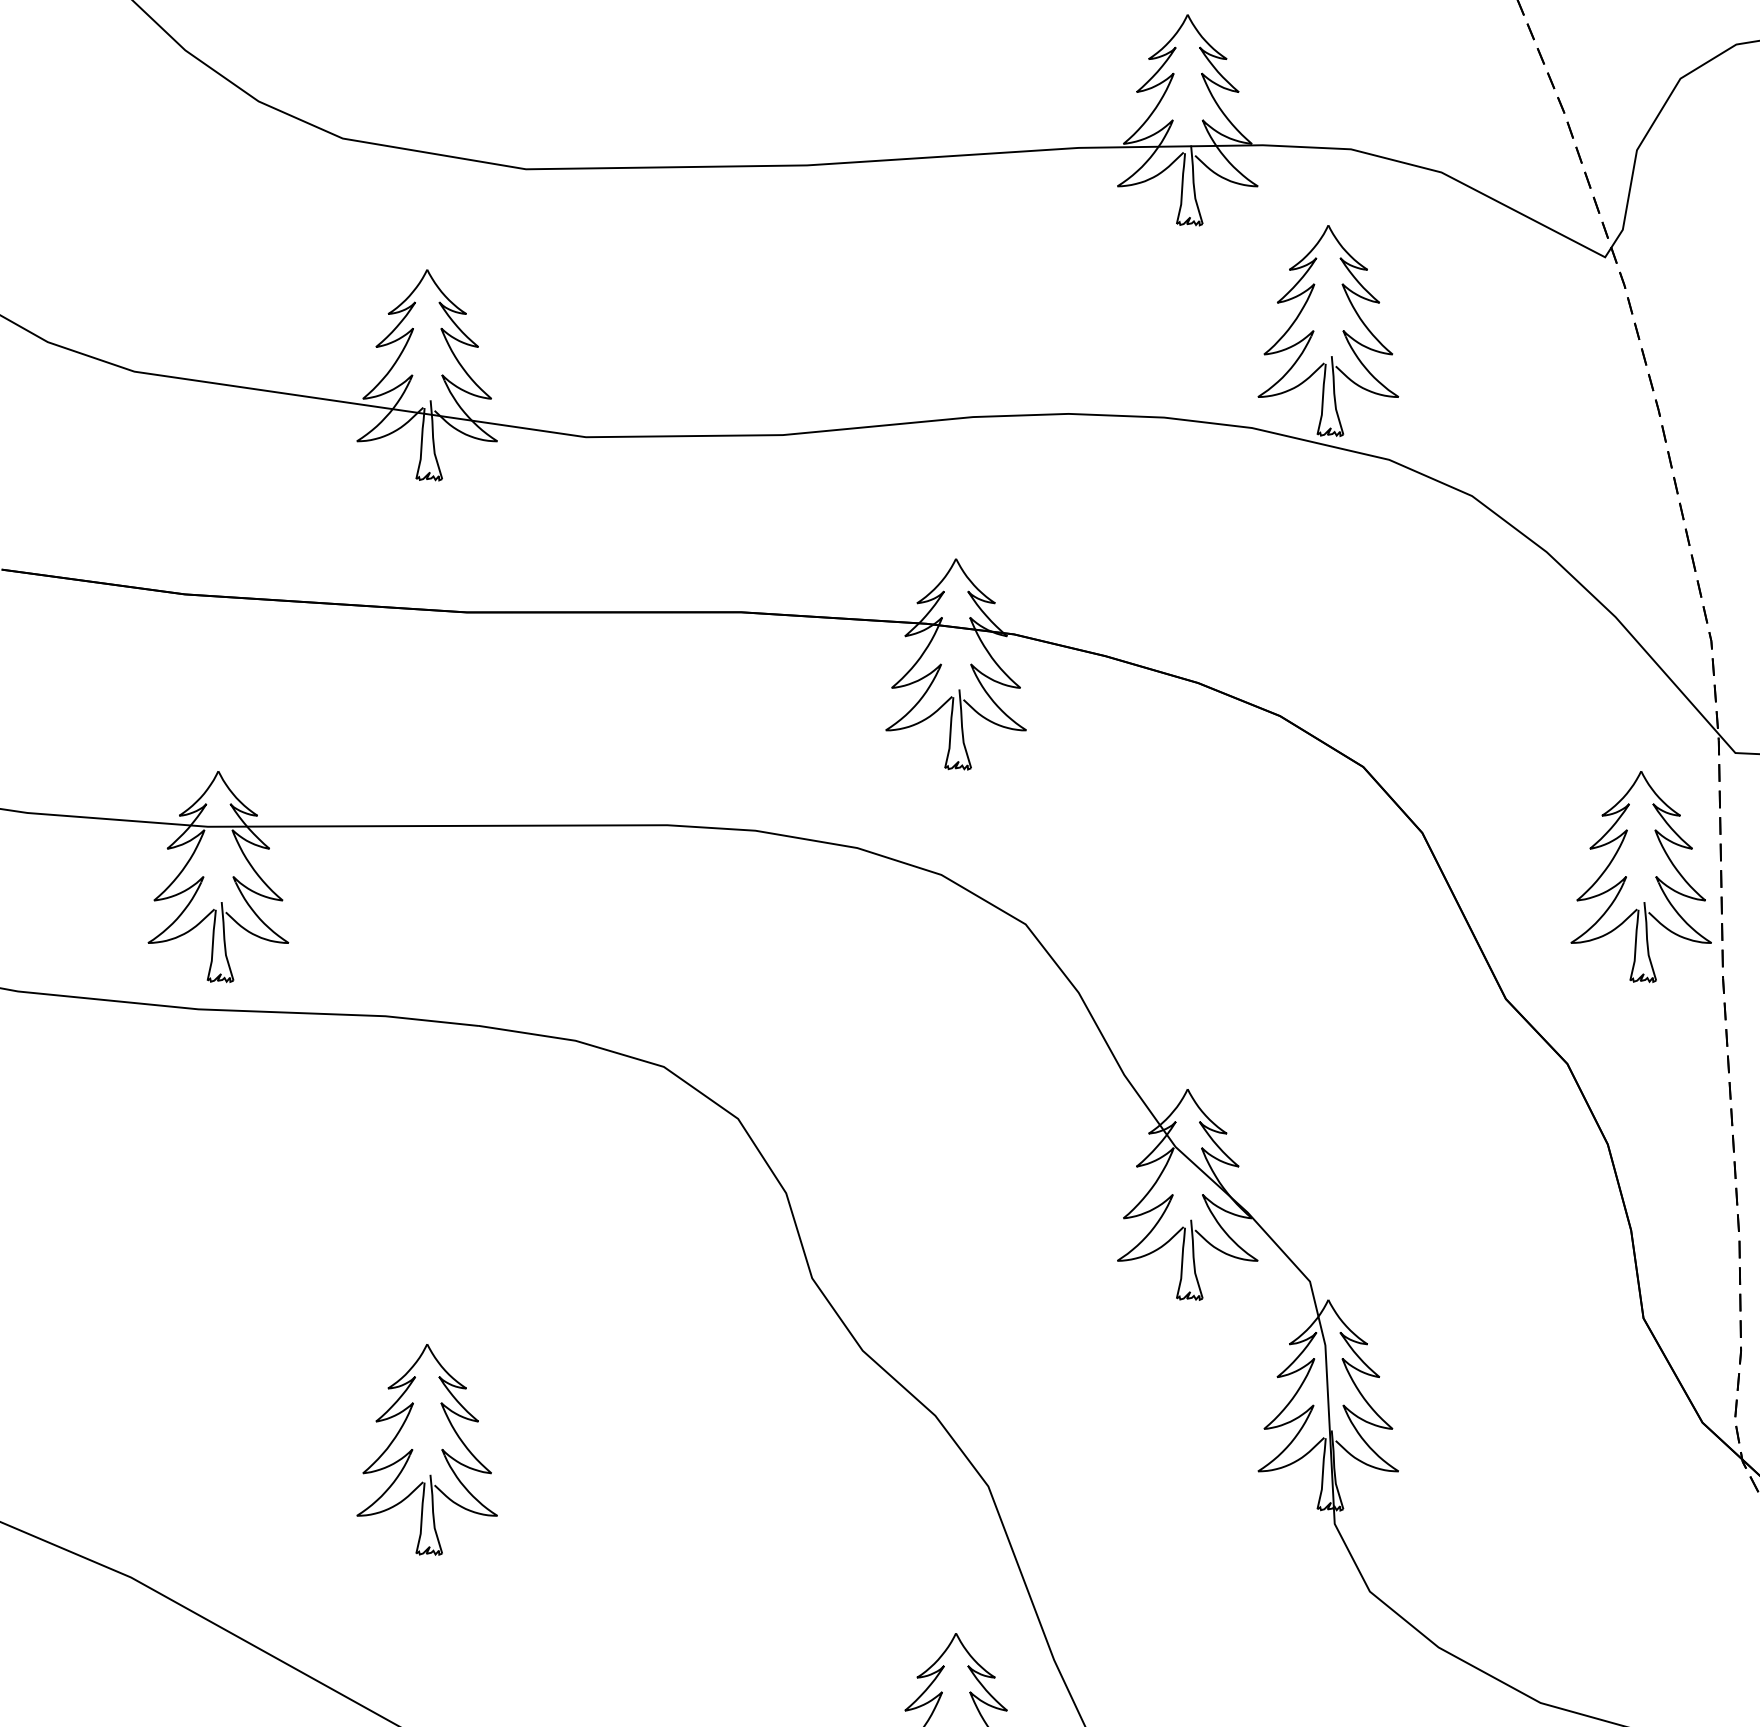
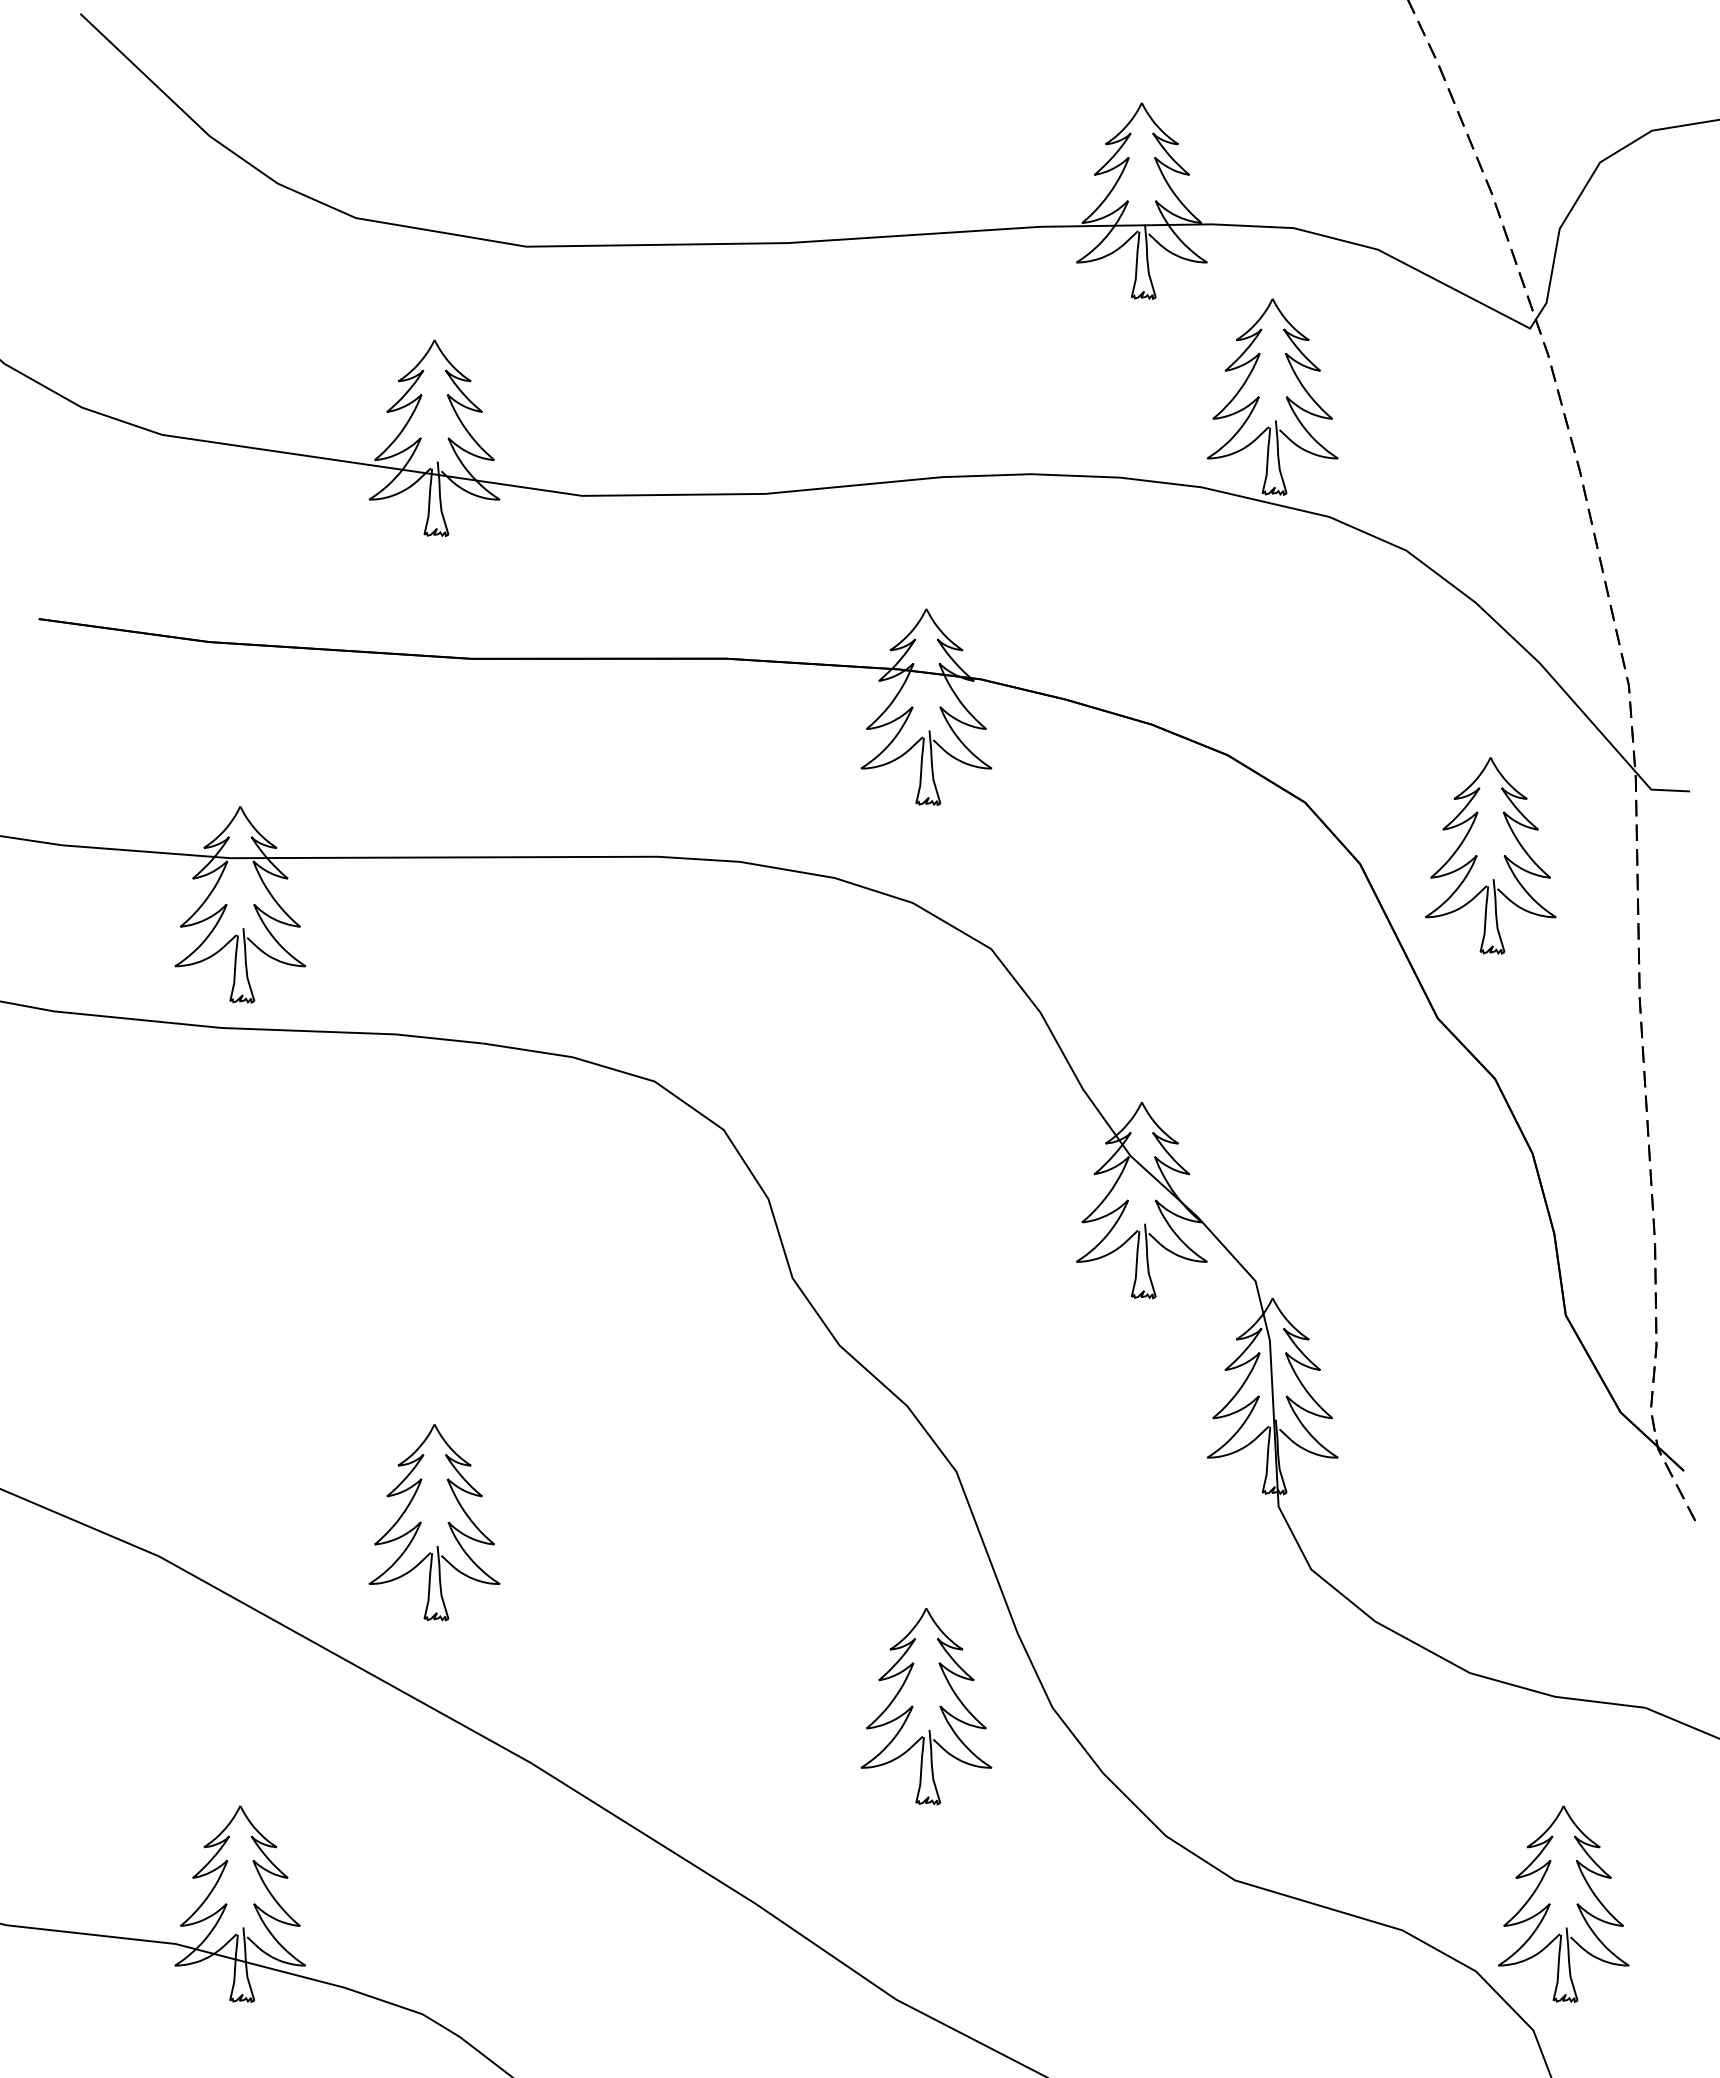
part: (1627, 876) -> (1477, 855), moved
part: (413, 1449) -> (421, 1522), moved

